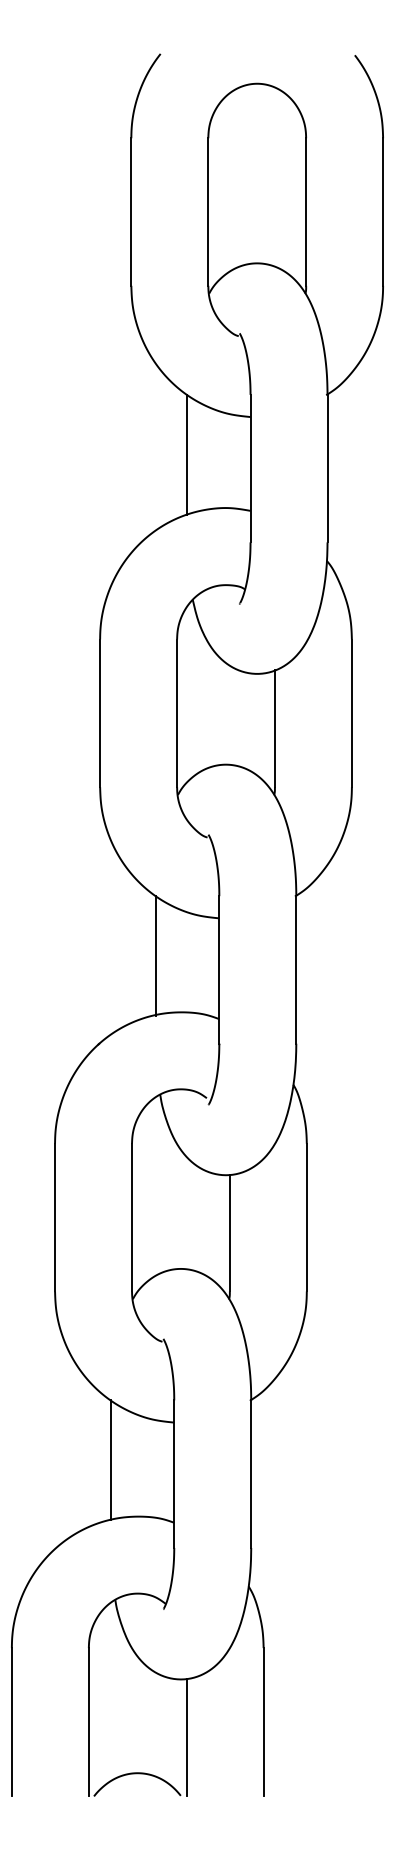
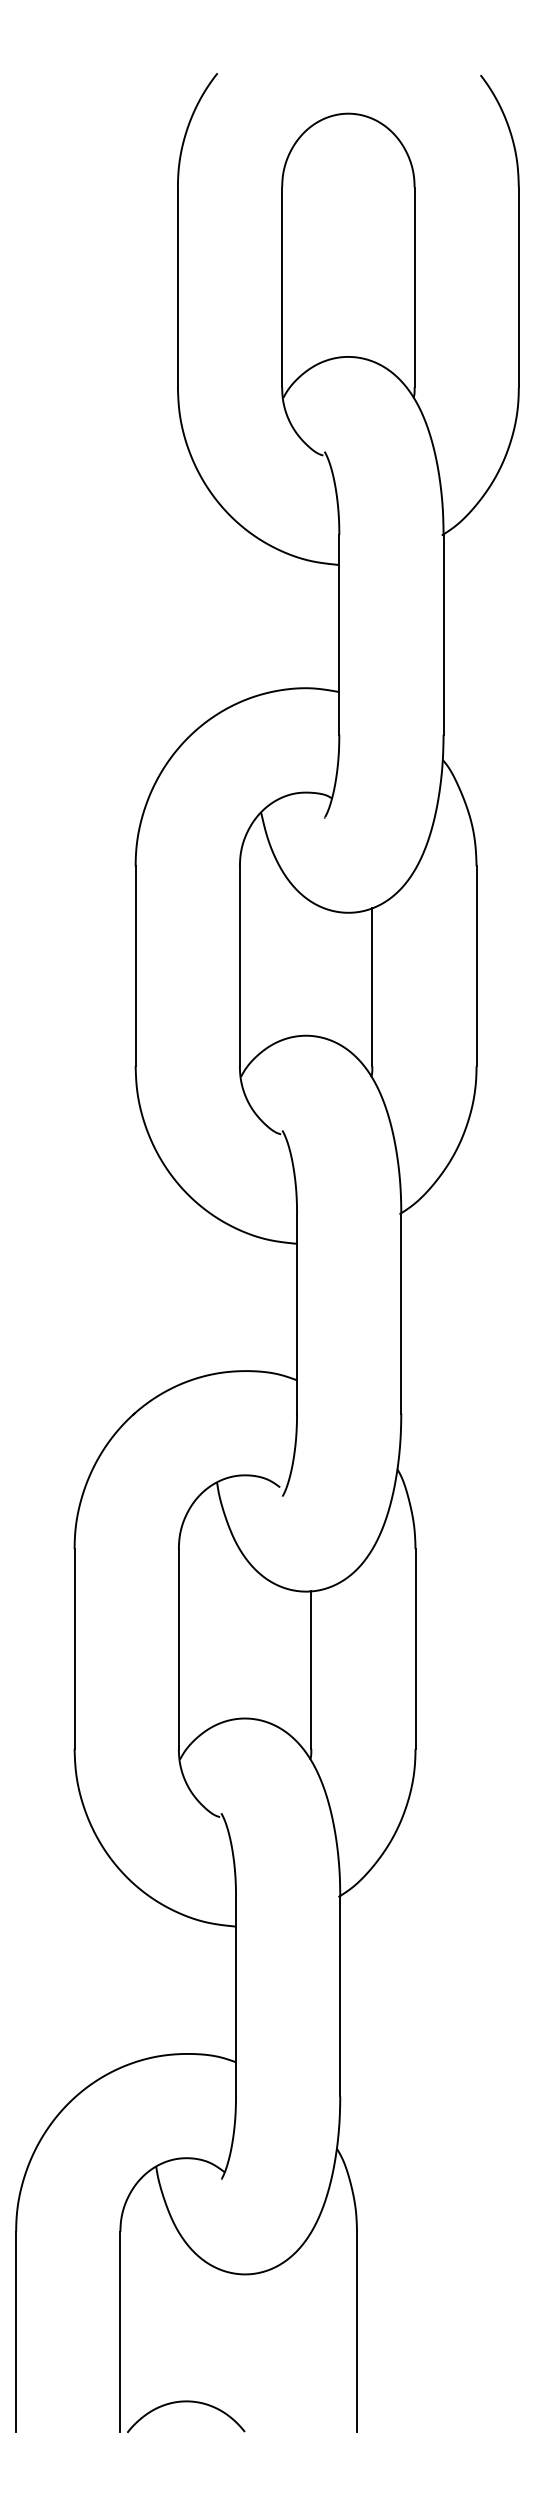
line: (187, 454) -> (253, 615), removed
line: (155, 955) -> (210, 1294), removed
line: (110, 1460) -> (149, 1977), removed
line: (186, 1737) -> (252, 2352), removed

